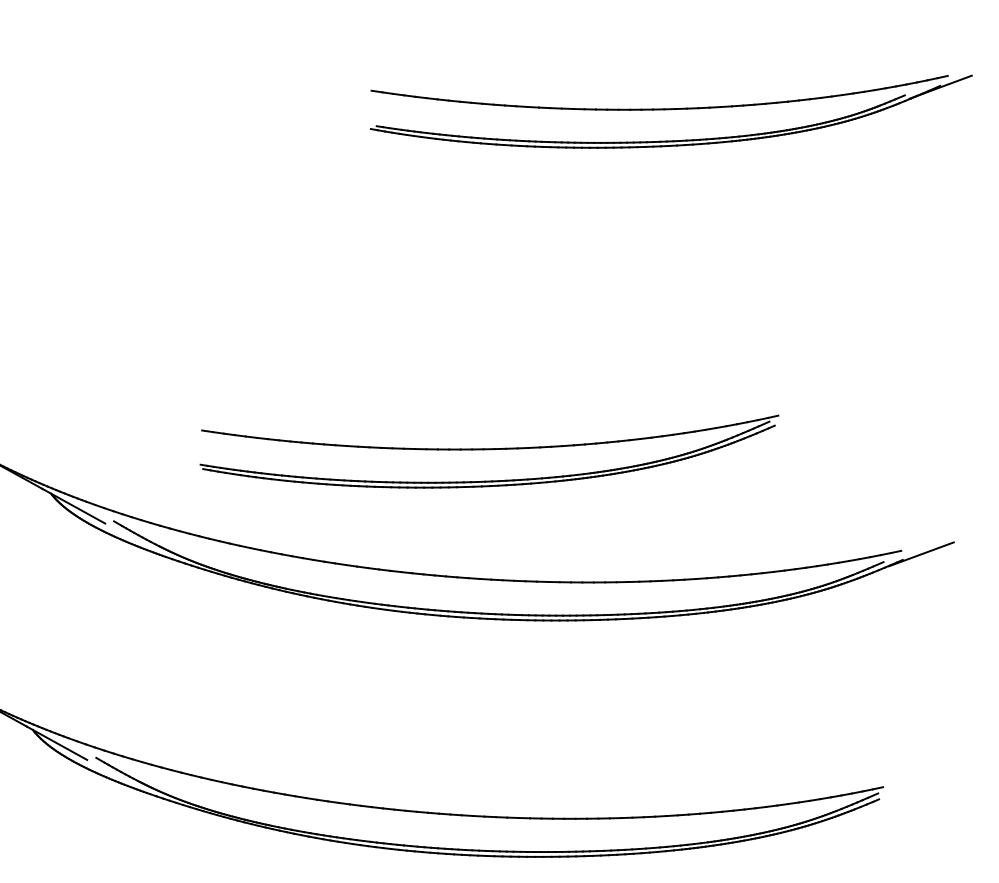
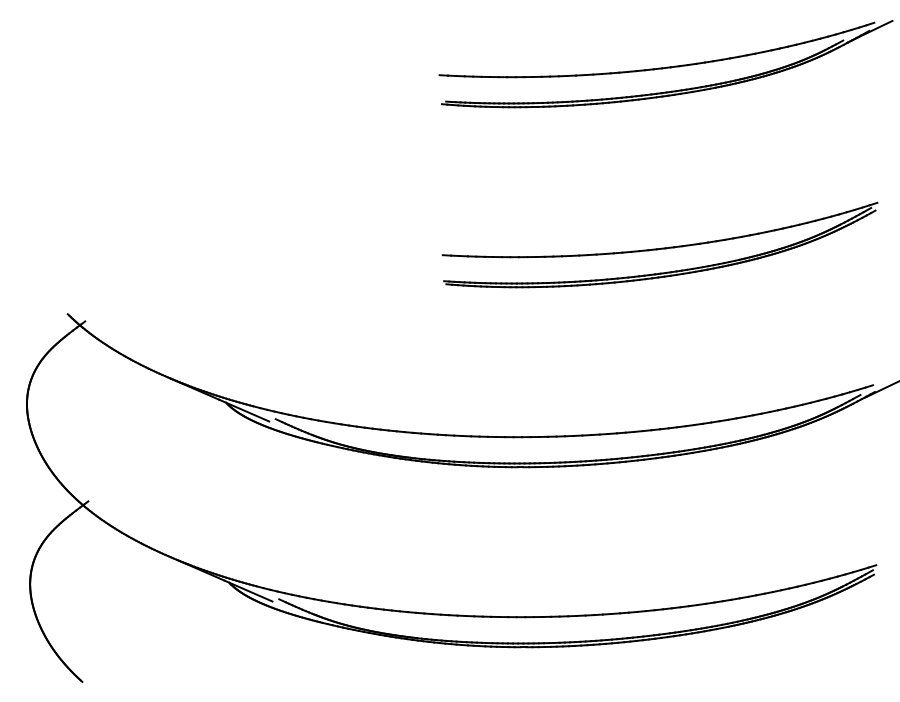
part: (487, 443) -> (659, 244), moved

